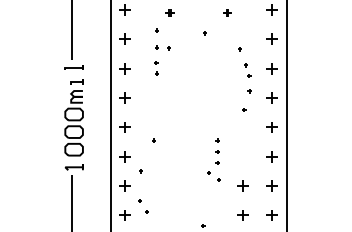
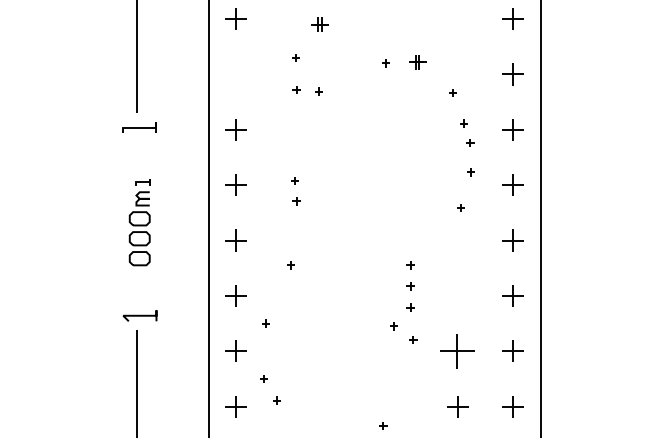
part: (227, 12) -> (417, 61), moved
part: (124, 38) -> (234, 72), removed
part: (156, 68) -> (295, 191), moved
part: (73, 117) -> (138, 221), size x0.6
part: (242, 185) -> (457, 350), size x1.6

